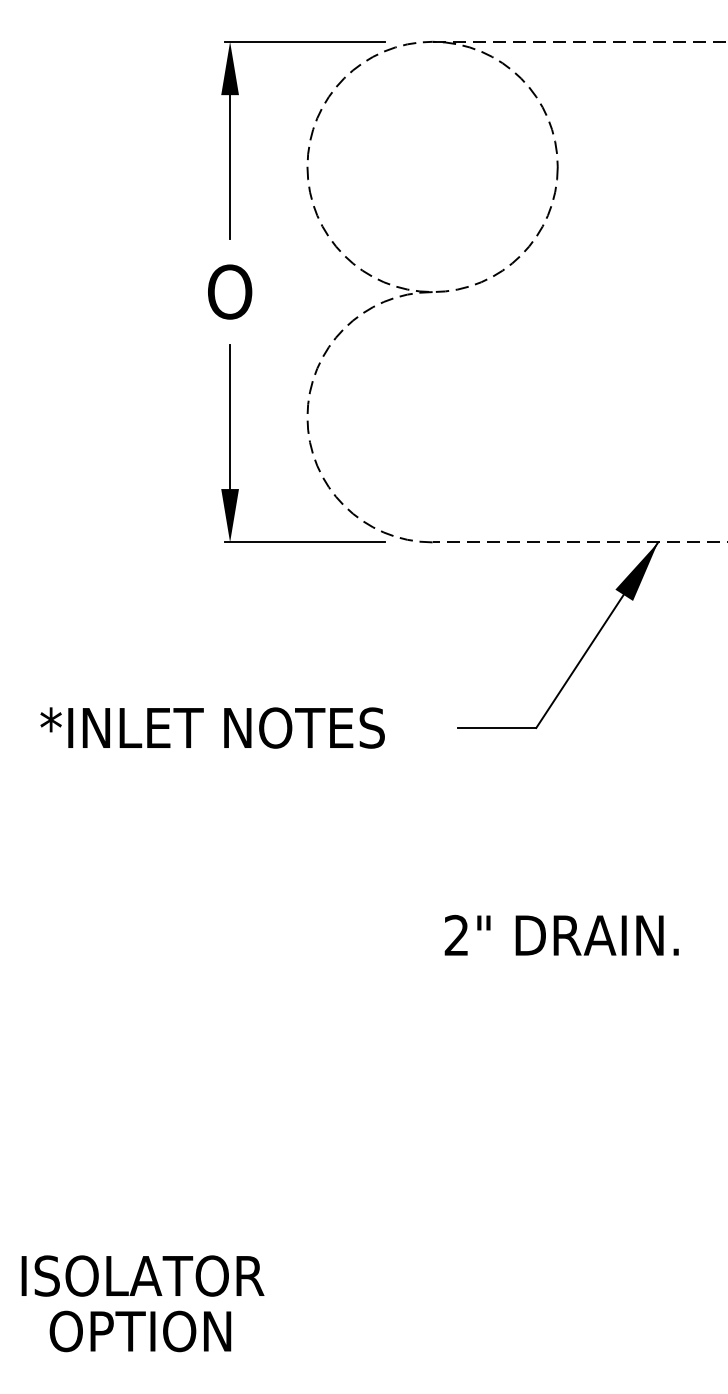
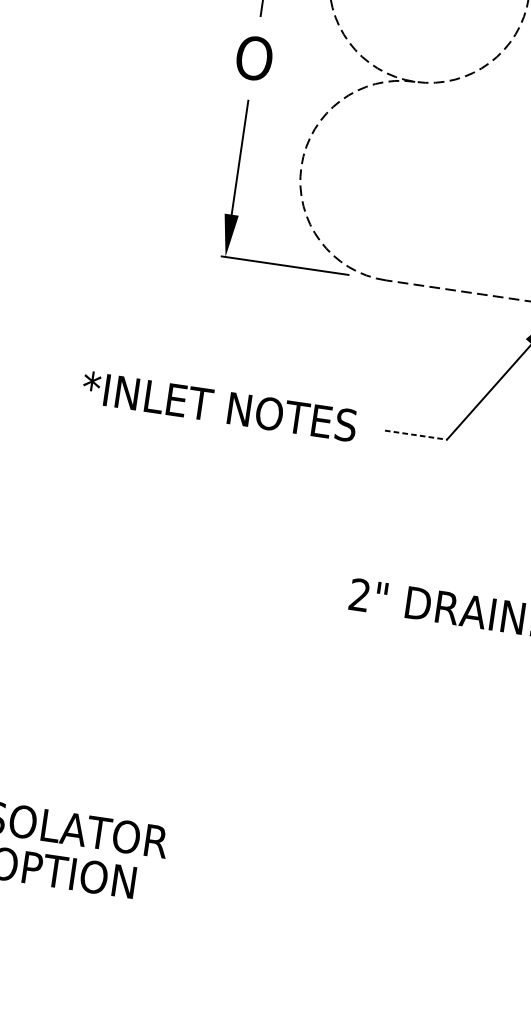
text: (212, 727) -> (219, 406), moved
line: (497, 727) -> (416, 434), solid -> dashed

